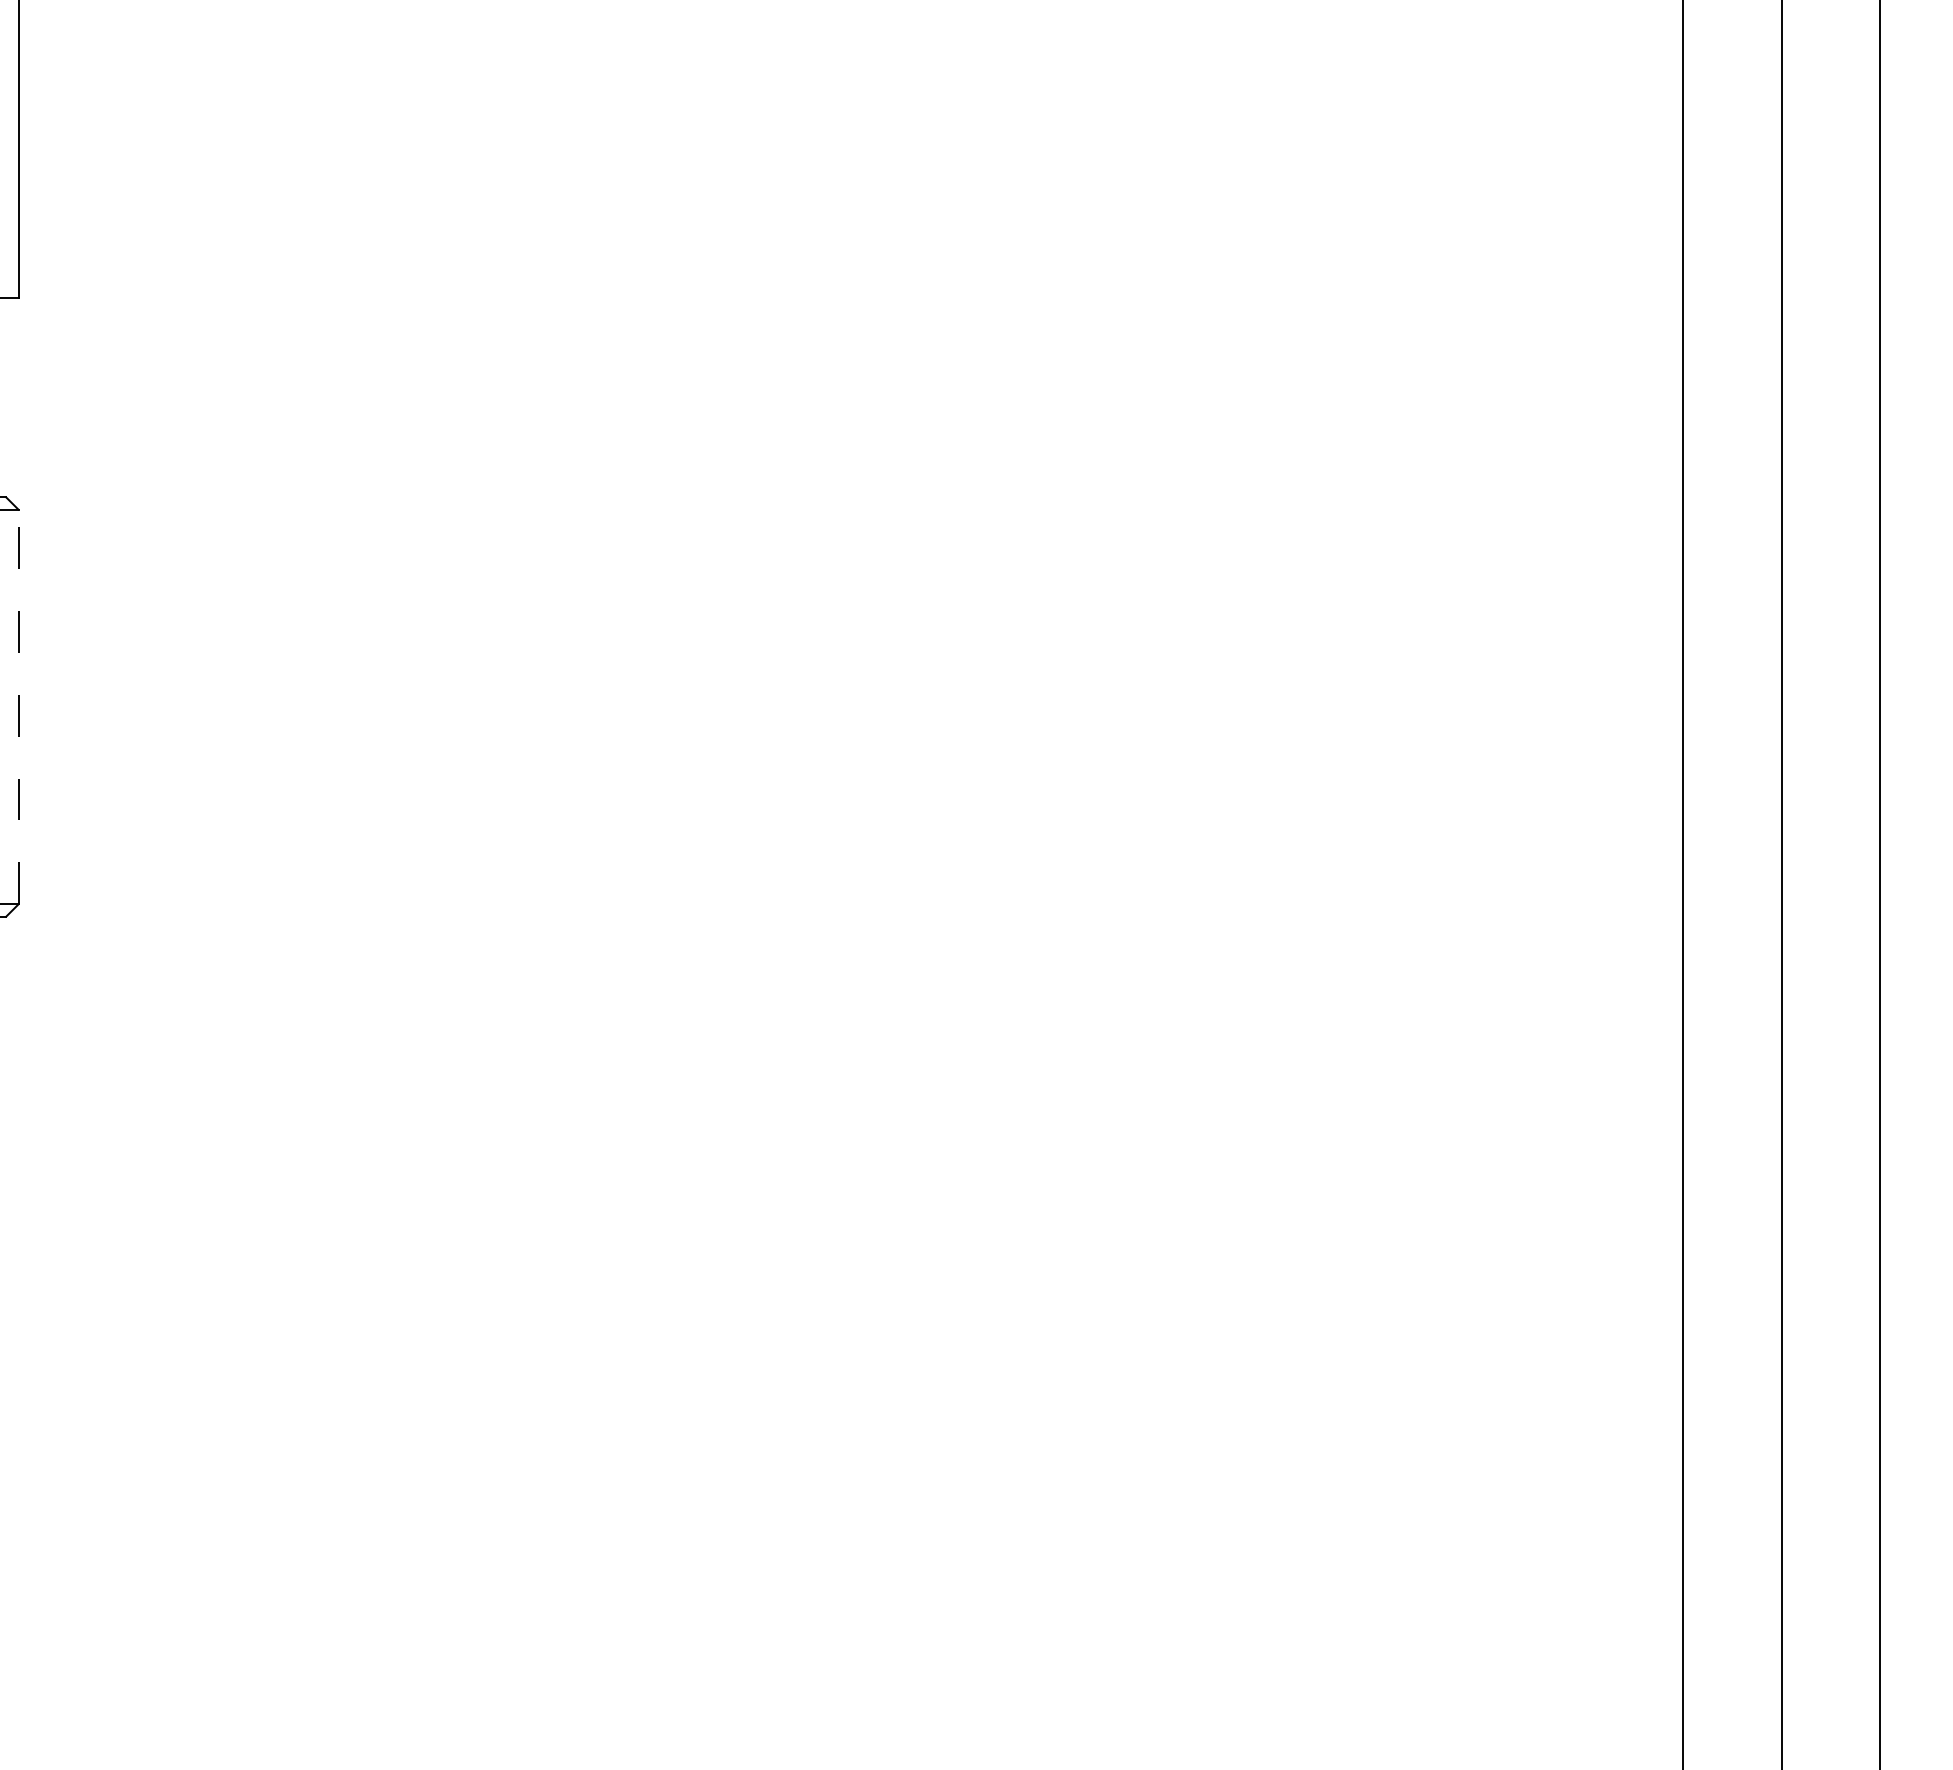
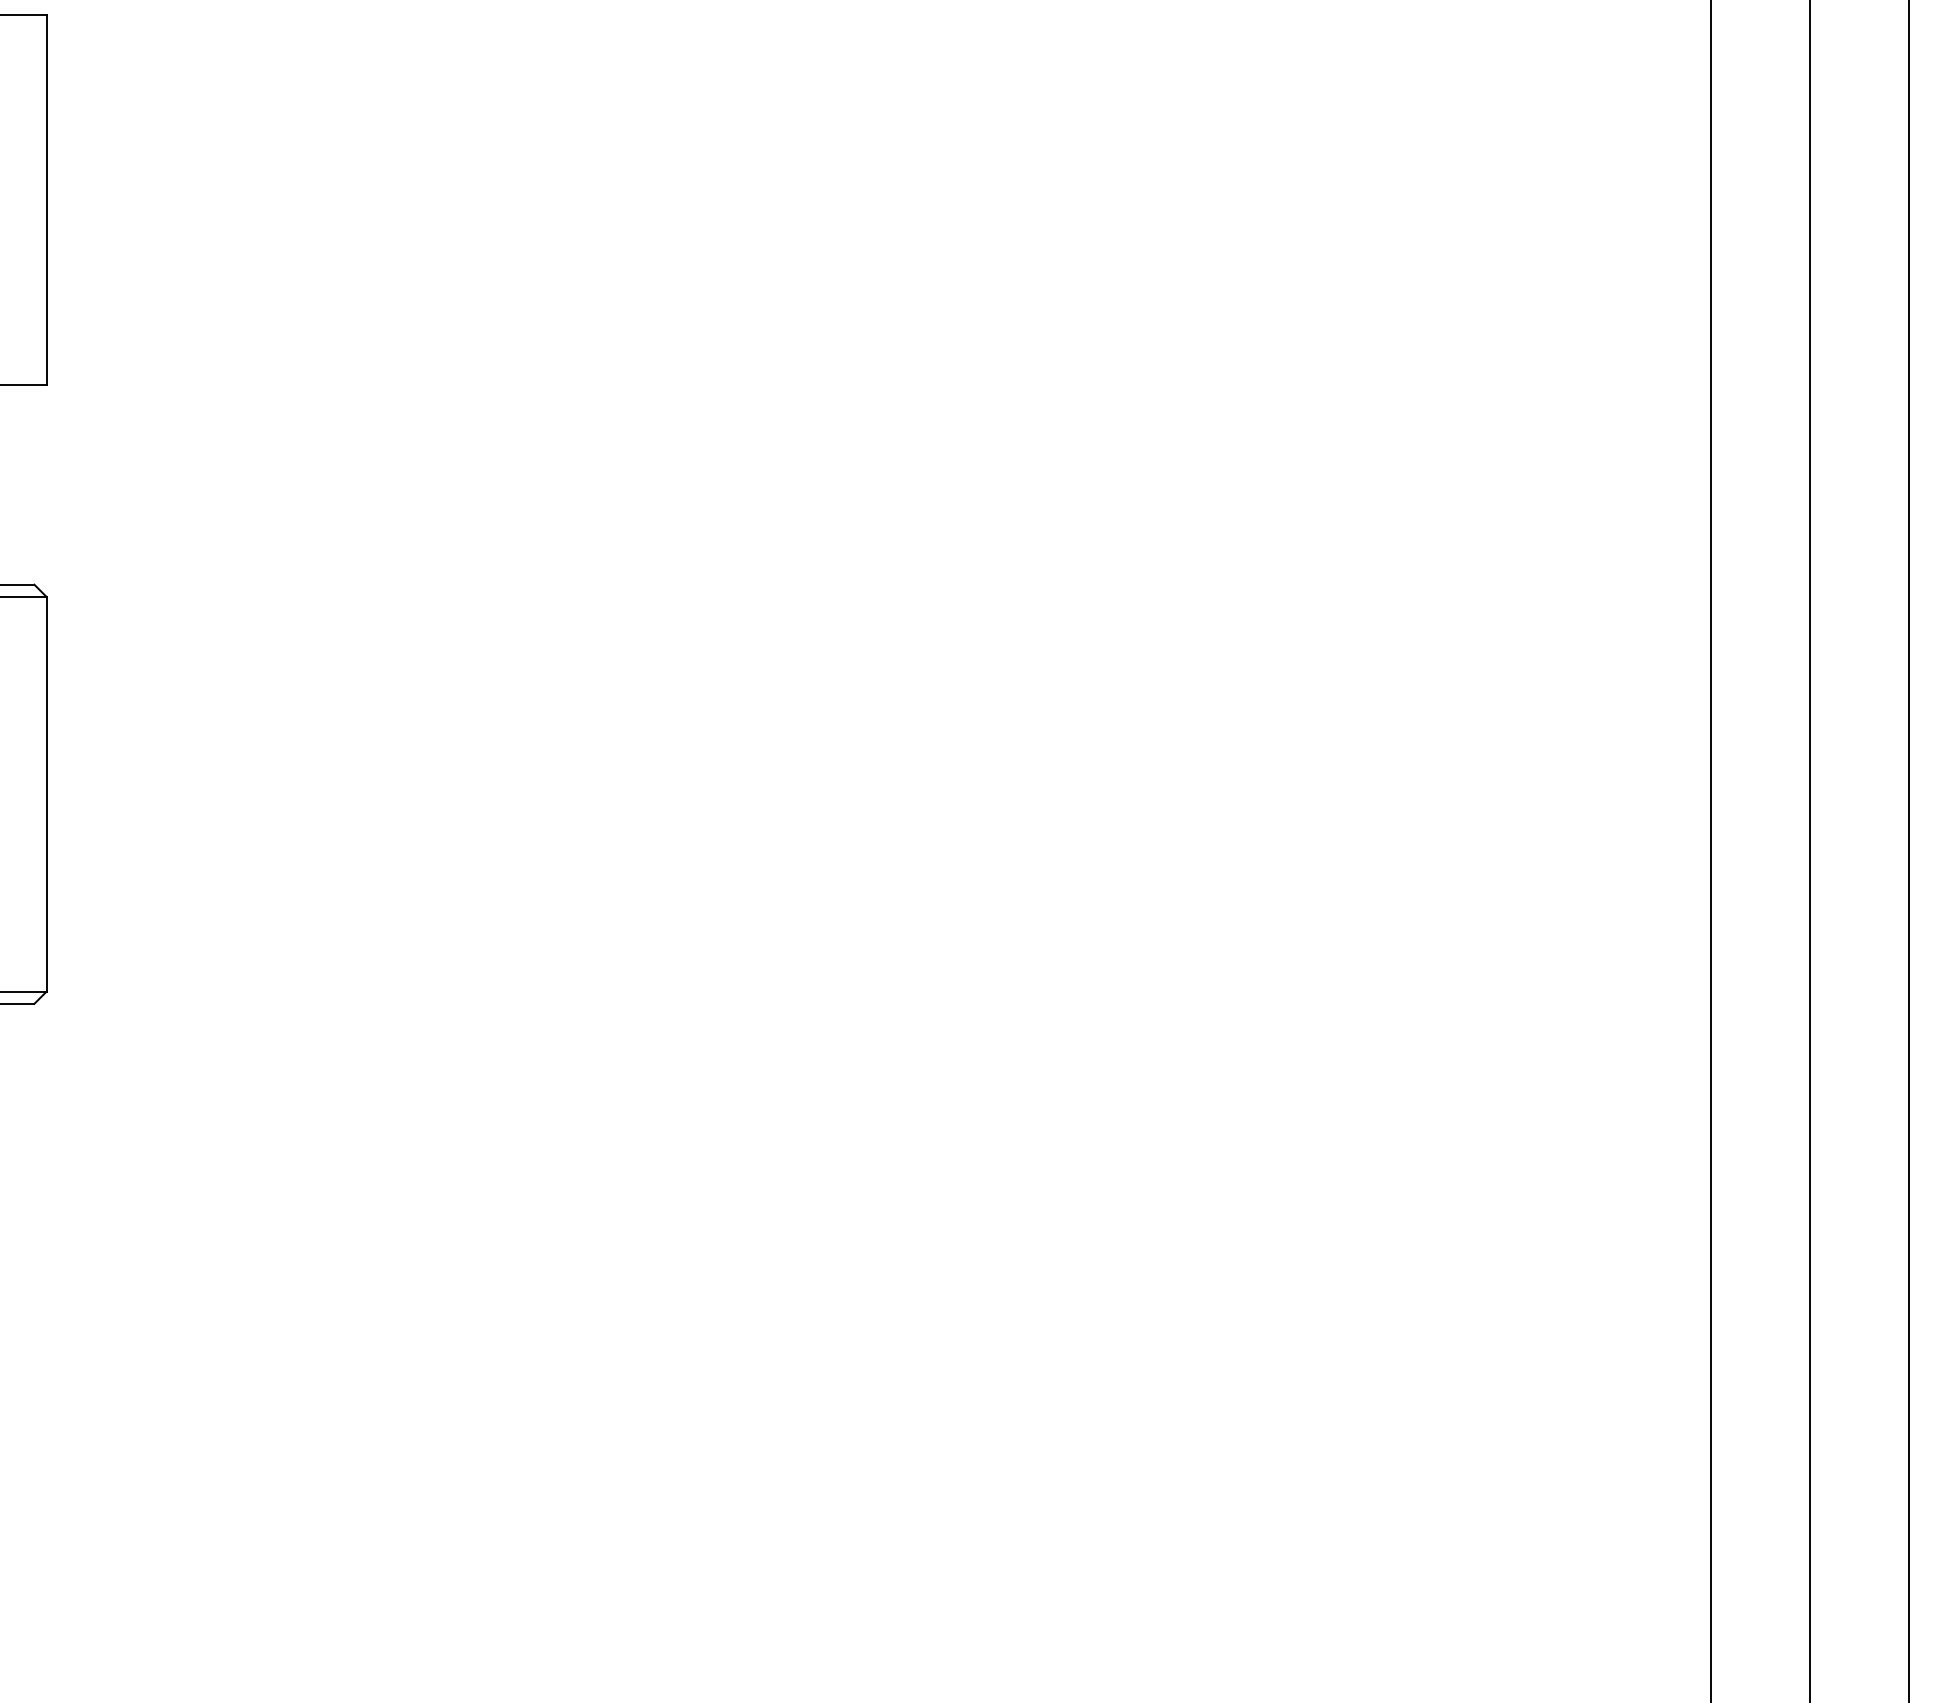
line: (18, 706) -> (46, 793), dashed -> solid

